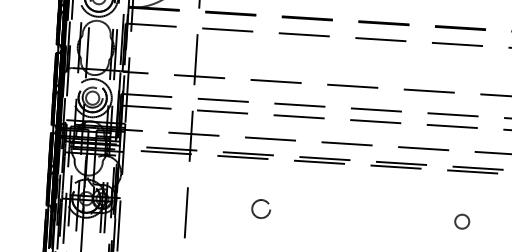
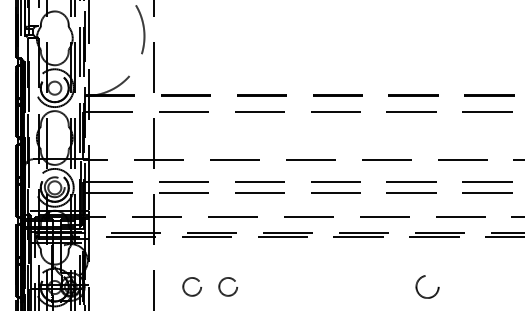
circle: (225, 206) -> (192, 286), added
circle: (462, 221) -> (427, 286), size x1.6

